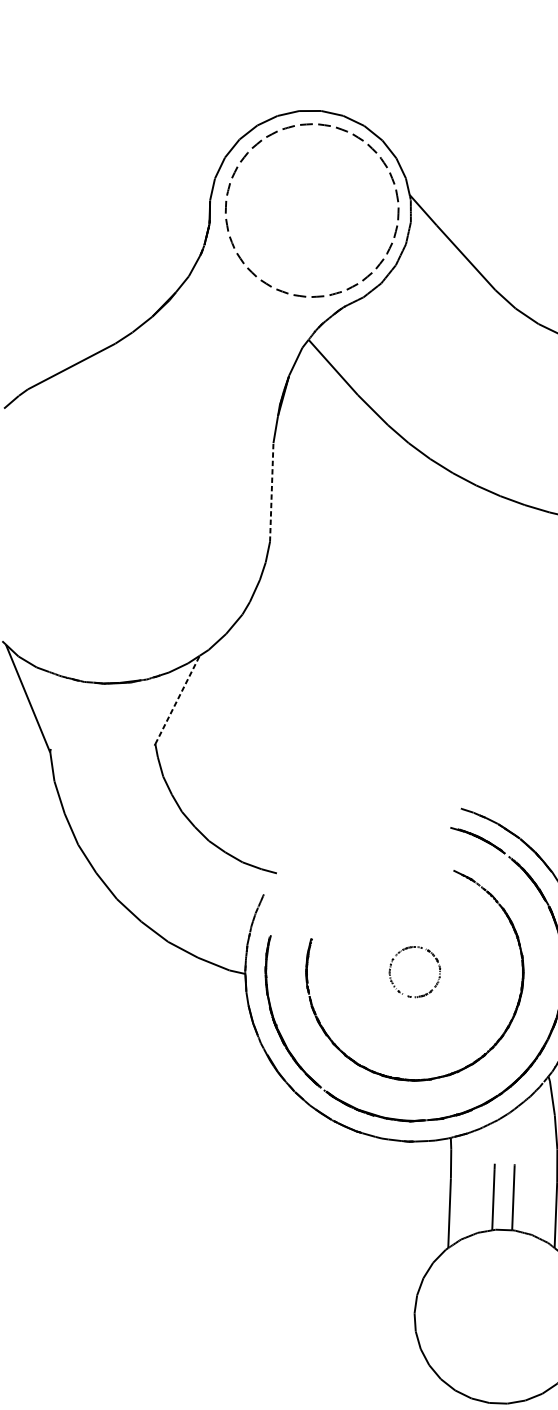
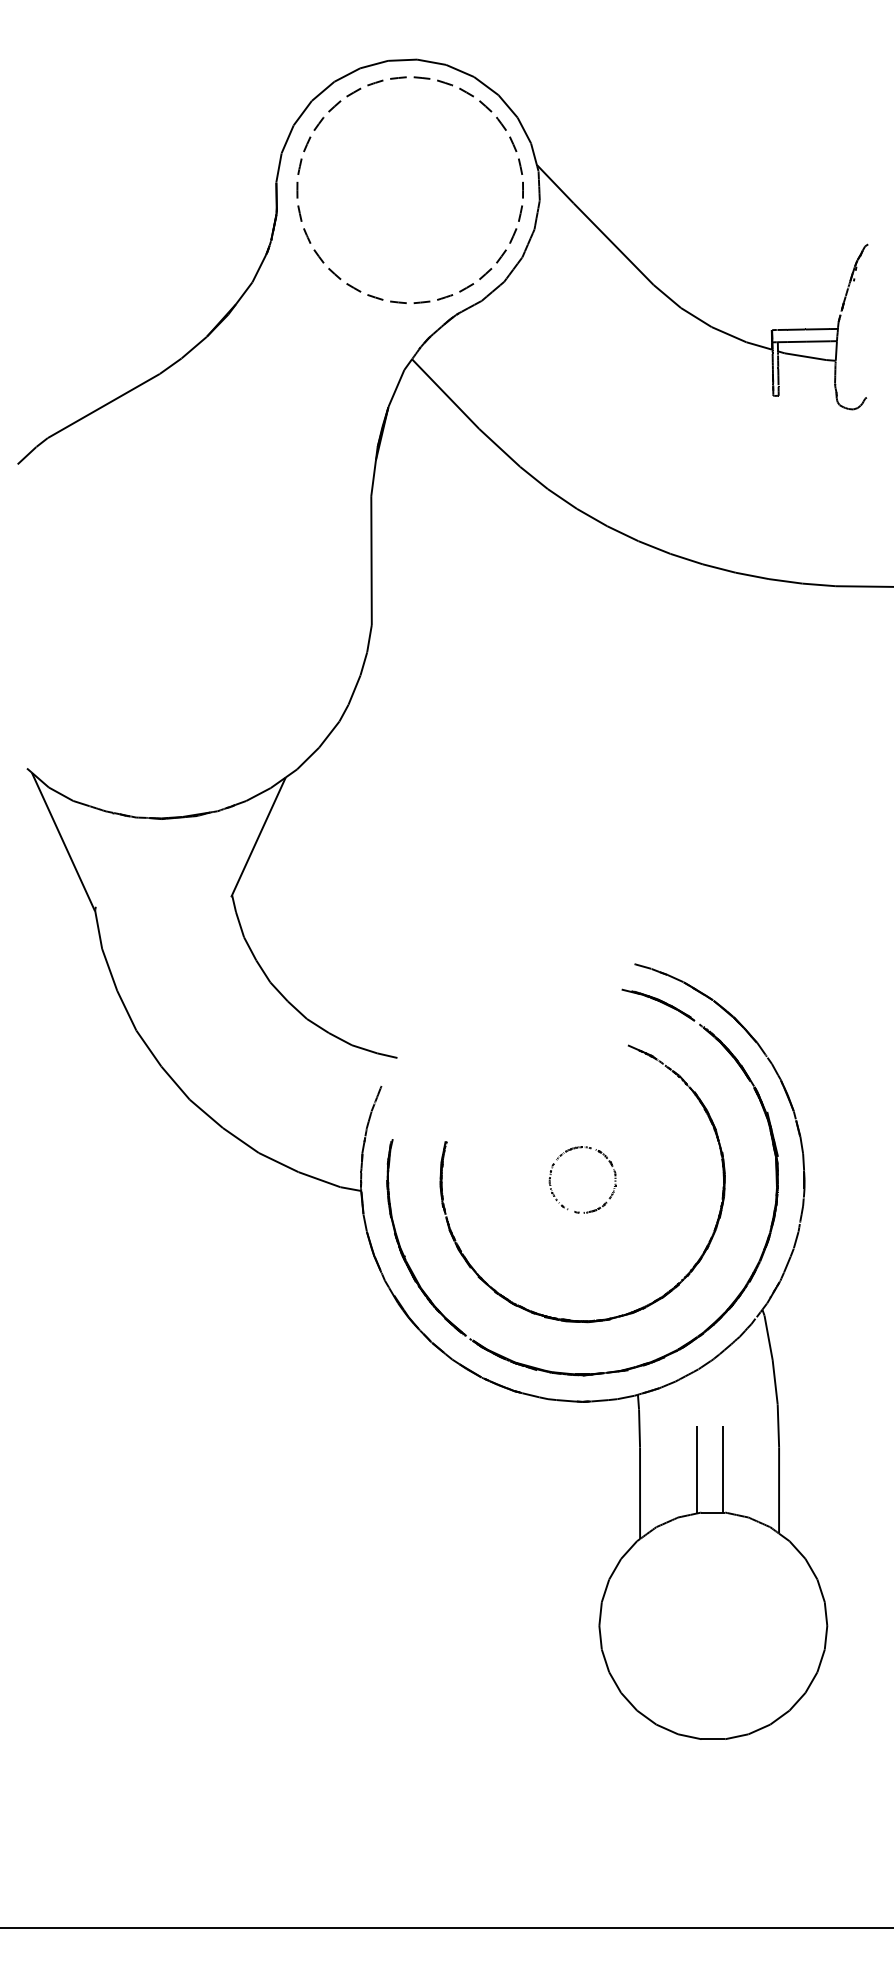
line: (271, 492) -> (371, 560), dashed -> solid
line: (177, 700) -> (258, 836), dashed -> solid

